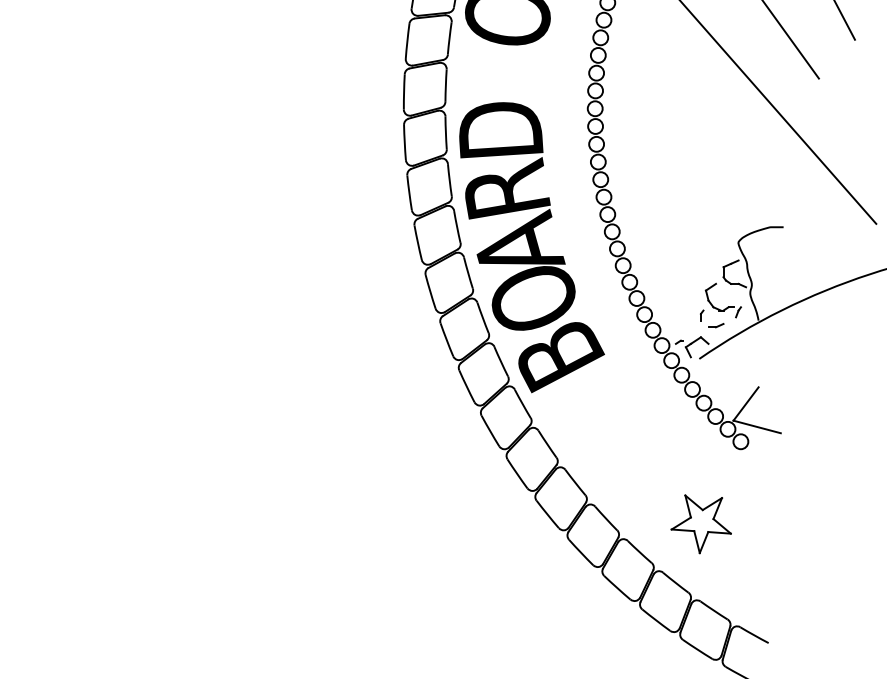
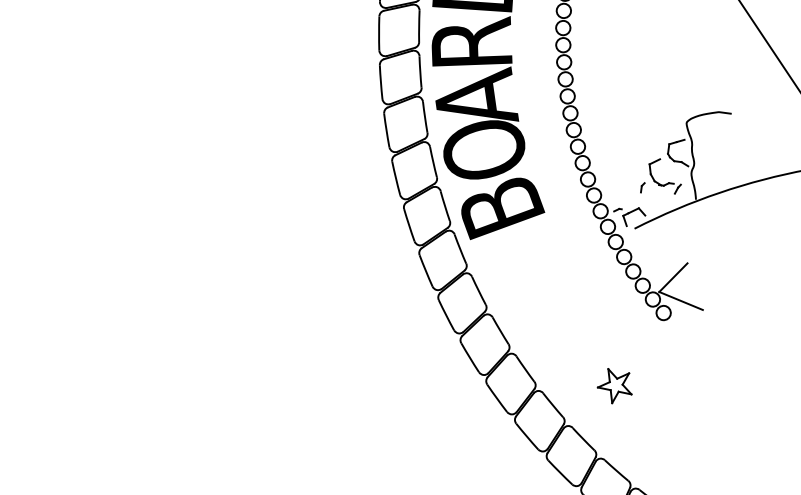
part: (716, 325) -> (655, 199), removed
part: (700, 524) -> (614, 386), size x0.6

